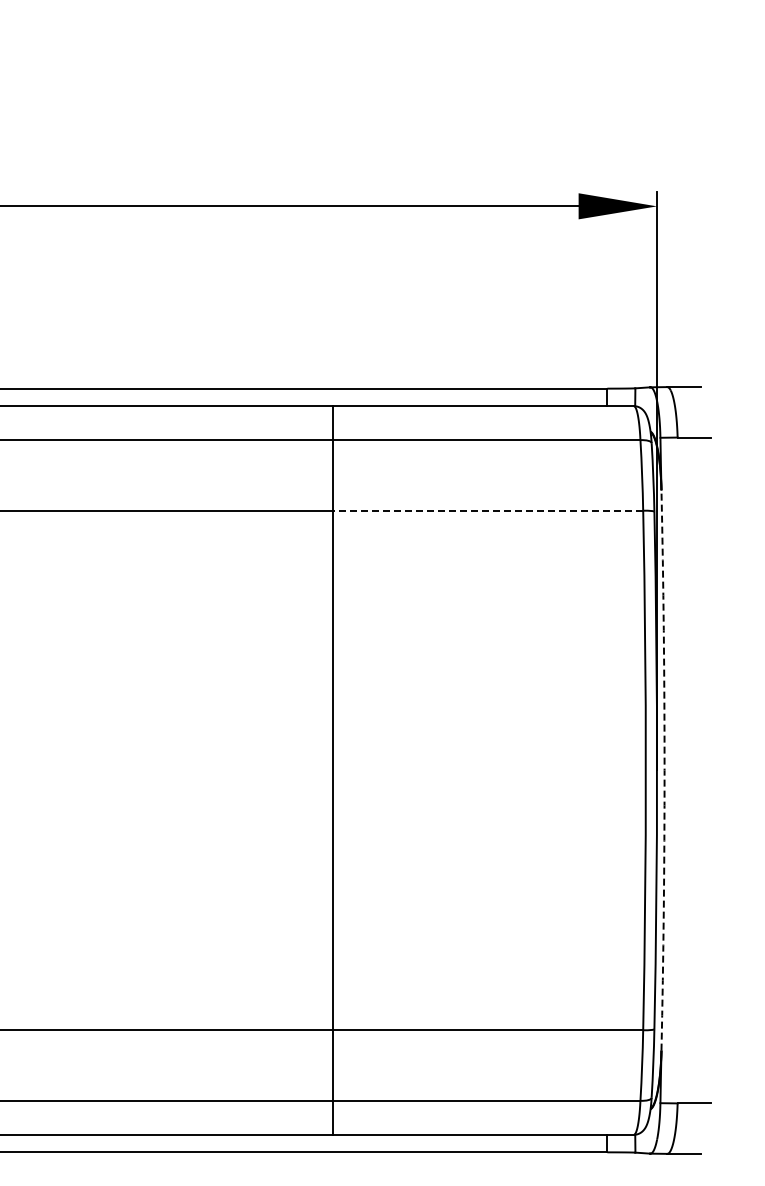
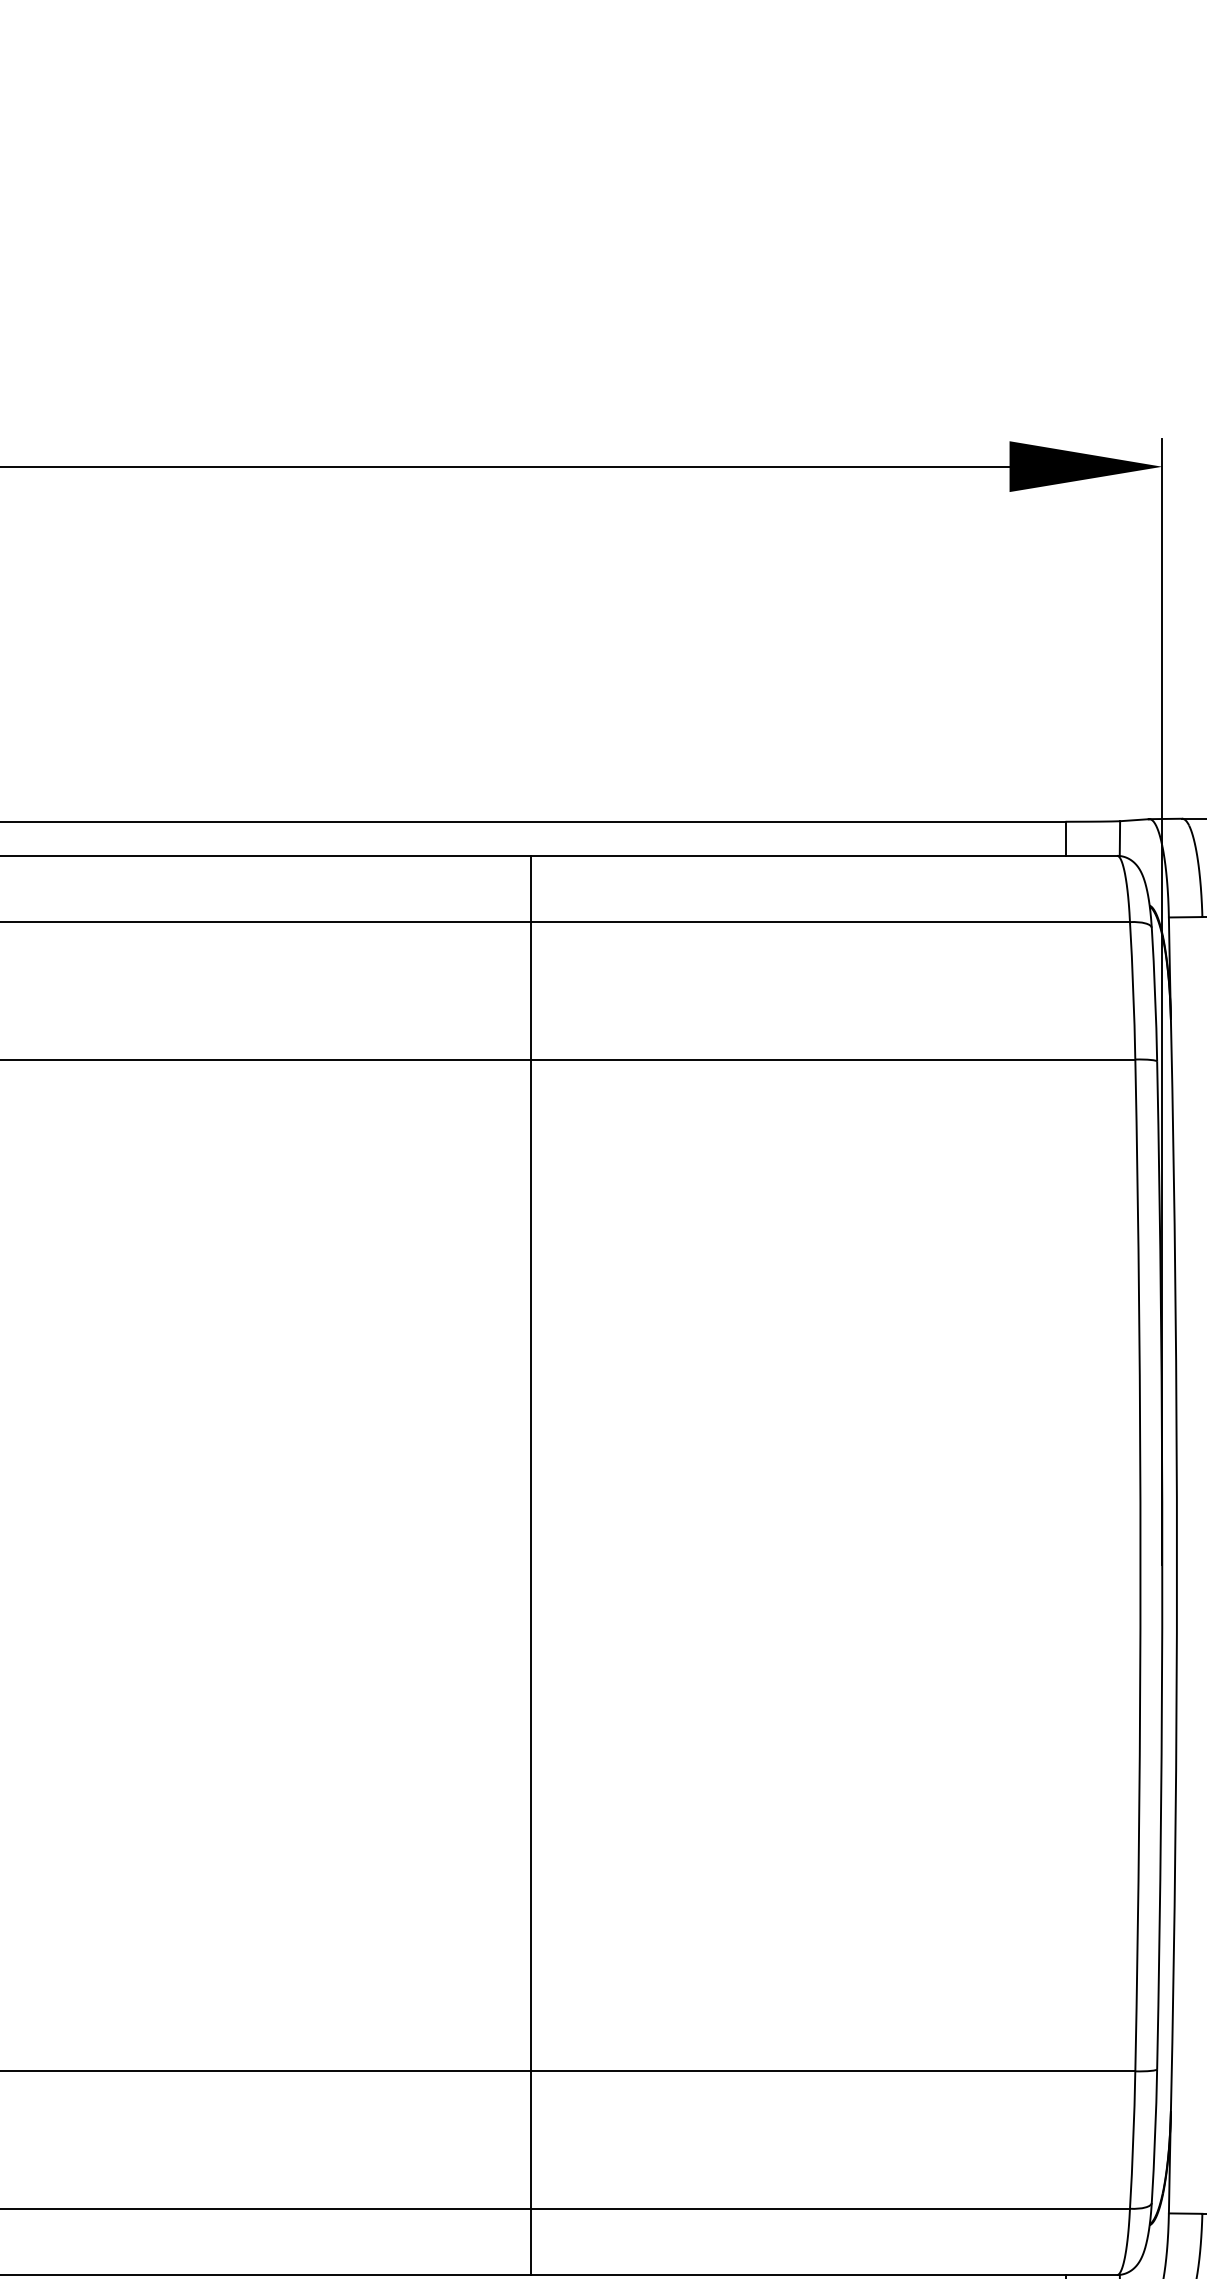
line: (487, 510) -> (832, 1059), dashed -> solid
arc: (664, 770) -> (1176, 1565), dashed -> solid

